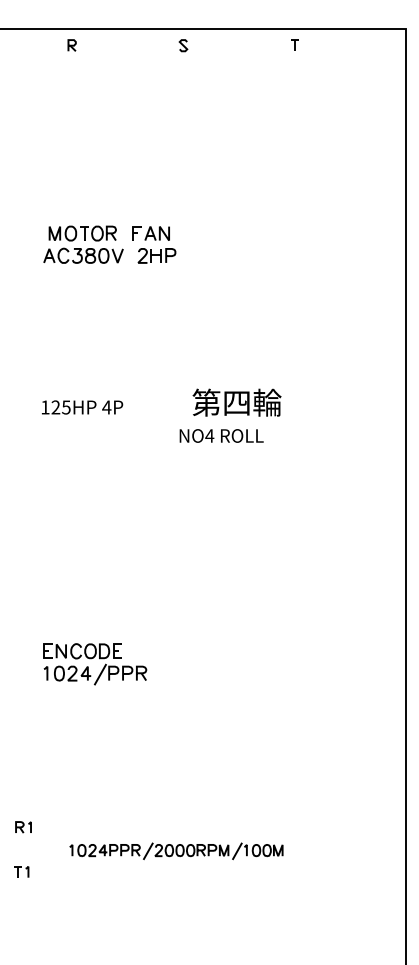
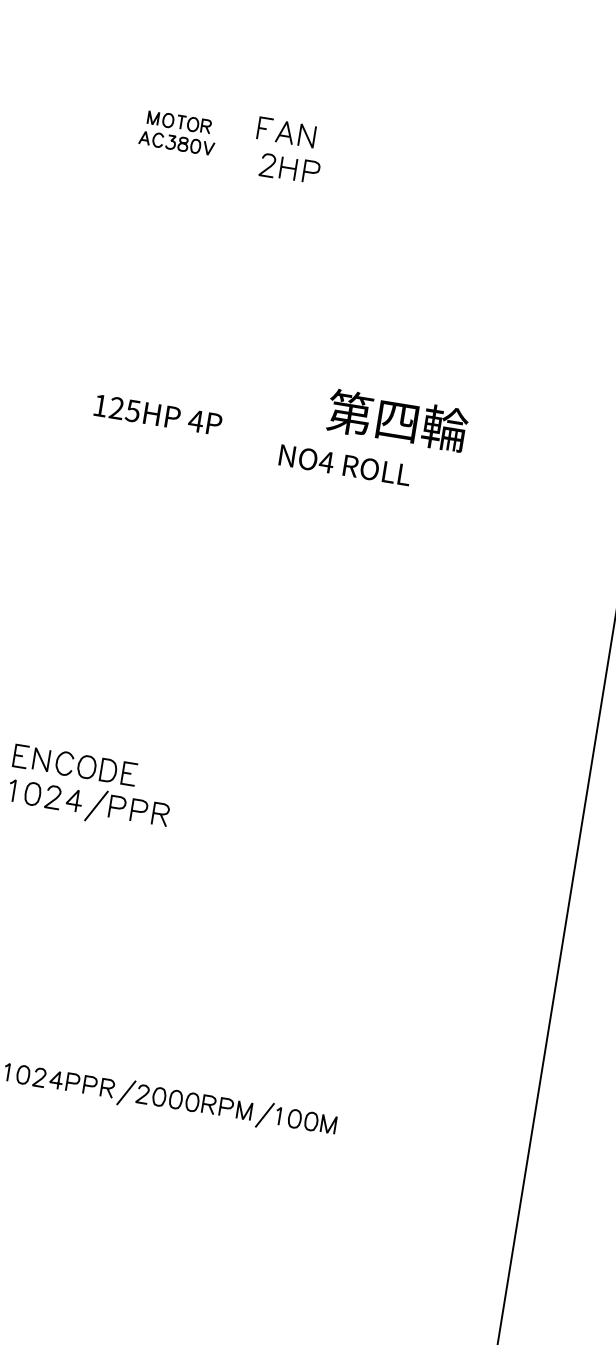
part: (83, 244) -> (178, 132), size x0.6
text: (236, 402) -> (396, 420), moved
text: (82, 407) -> (158, 415), moved

